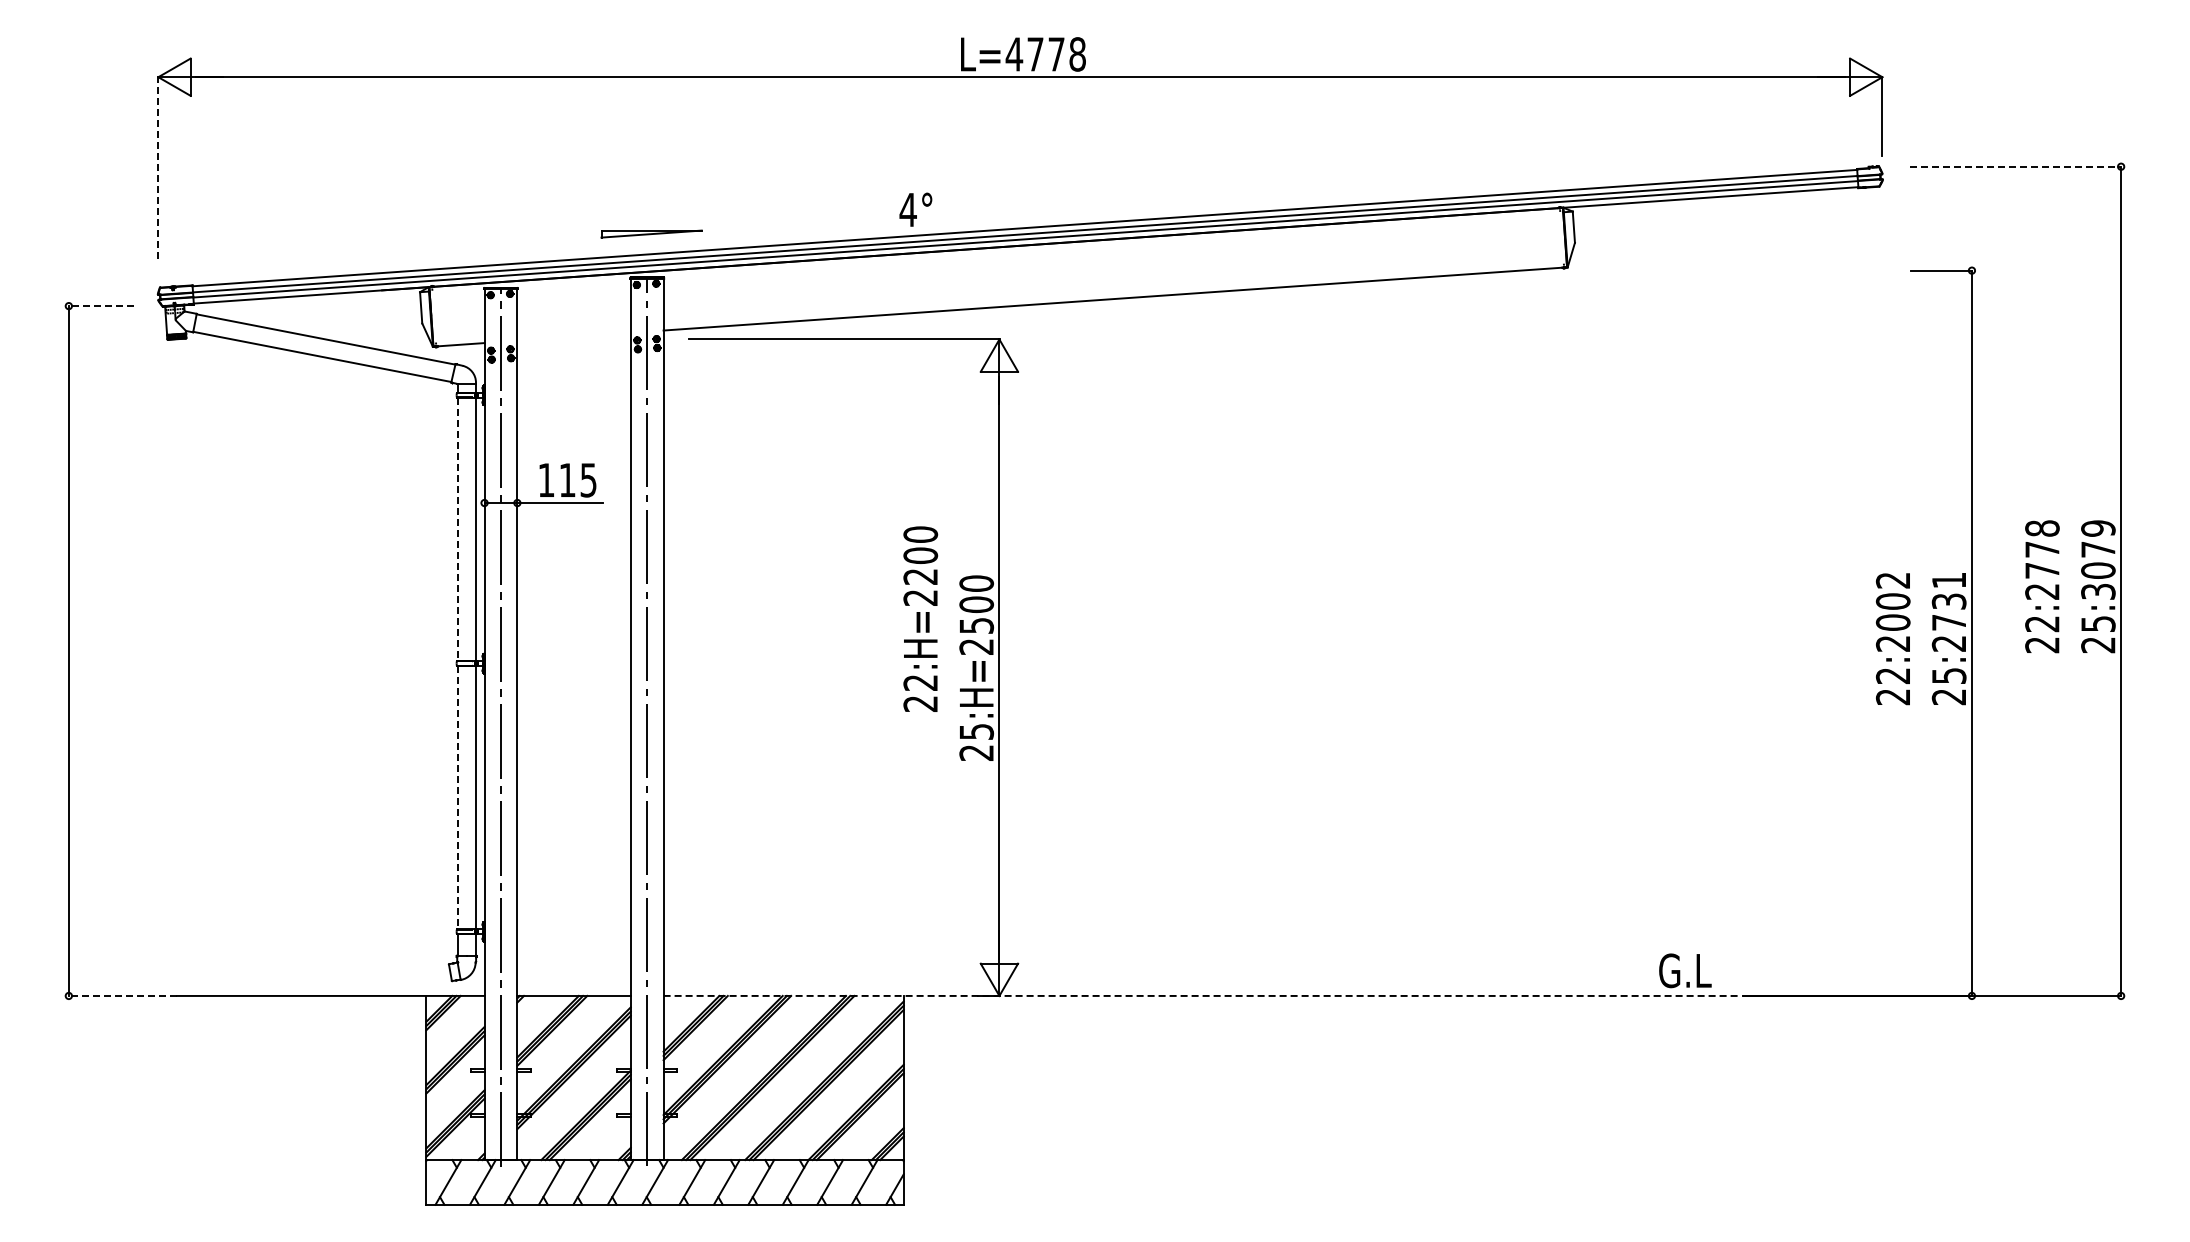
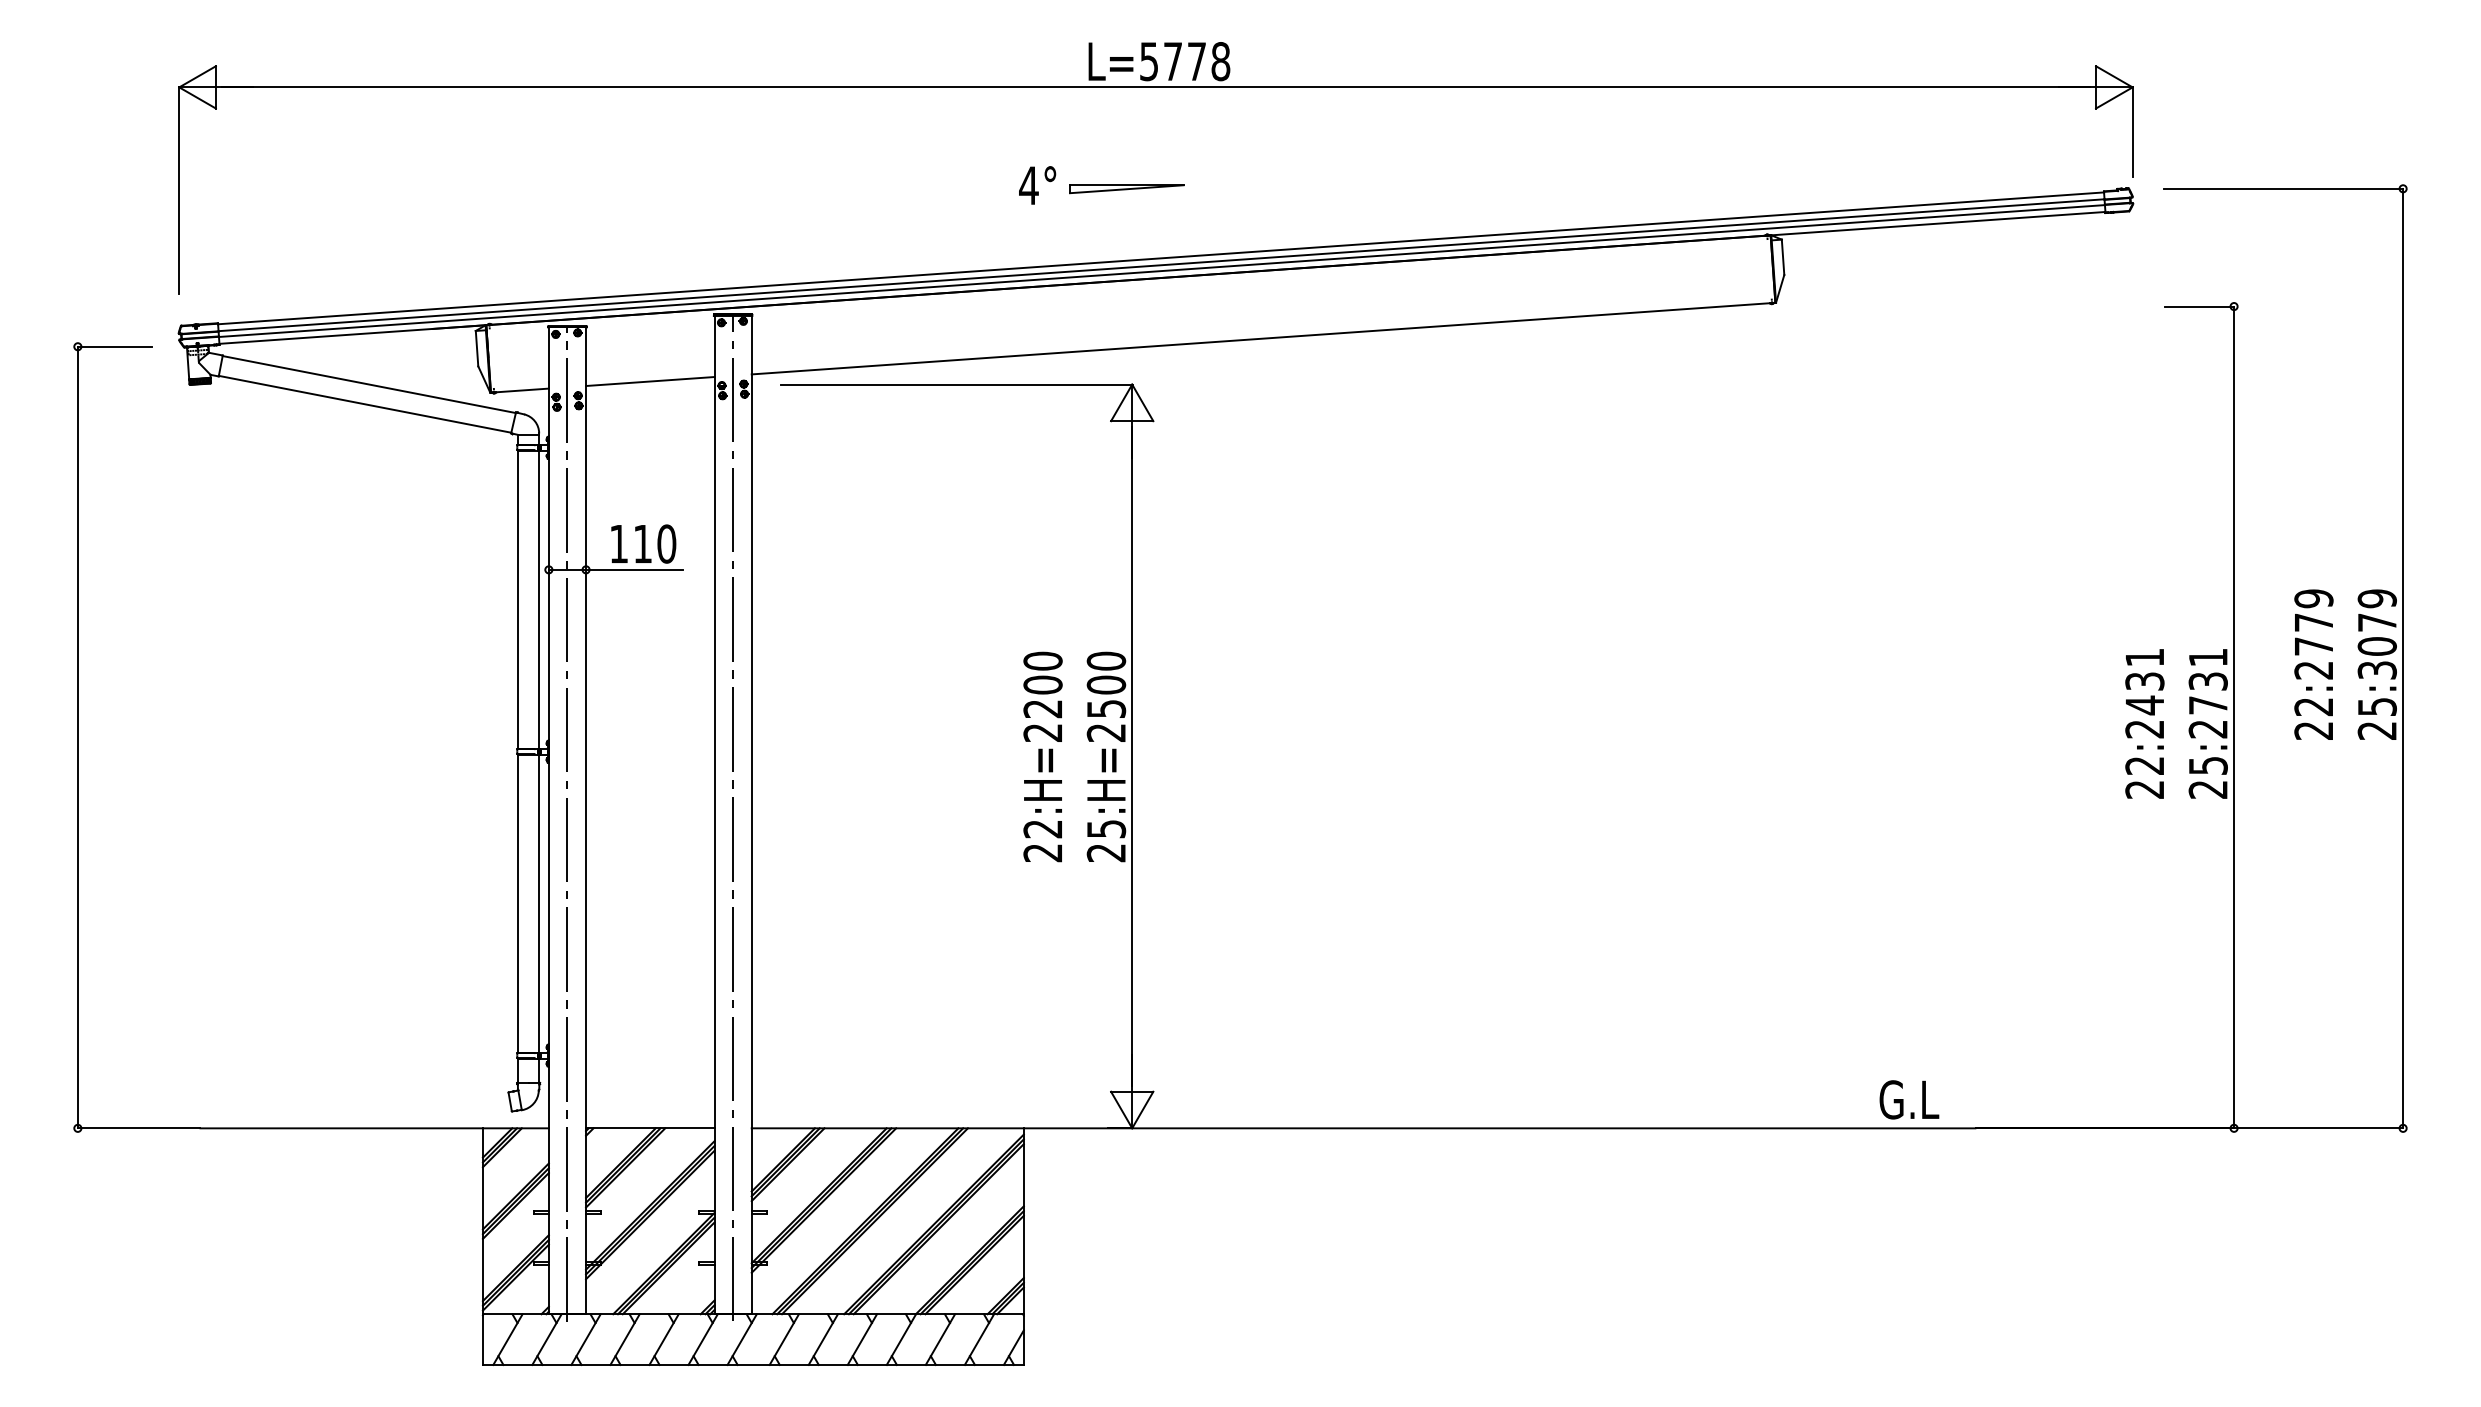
text: (1014, 54) -> (1149, 61), L=4778 -> L=5778
line: (2015, 166) -> (2283, 188), dashed -> solid
line: (158, 167) -> (179, 189), dashed -> solid
text: (915, 209) -> (1037, 185), moved
part: (651, 233) -> (1126, 188), moved
line: (101, 306) -> (114, 347), dashed -> solid
line: (573, 336) -> (649, 381), added
text: (588, 480) -> (666, 544), 115 -> 110
text: (2042, 528) -> (2314, 598), 22:2778 -> 22:2779
line: (457, 529) -> (518, 599), dashed -> solid
text: (1892, 602) -> (2144, 682), 22:2002 -> 22:2431
text: (920, 618) -> (1042, 756), moved
line: (457, 798) -> (518, 904), dashed -> solid
line: (122, 995) -> (138, 1127), dashed -> solid
line: (1204, 995) -> (1364, 1127), dashed -> solid

